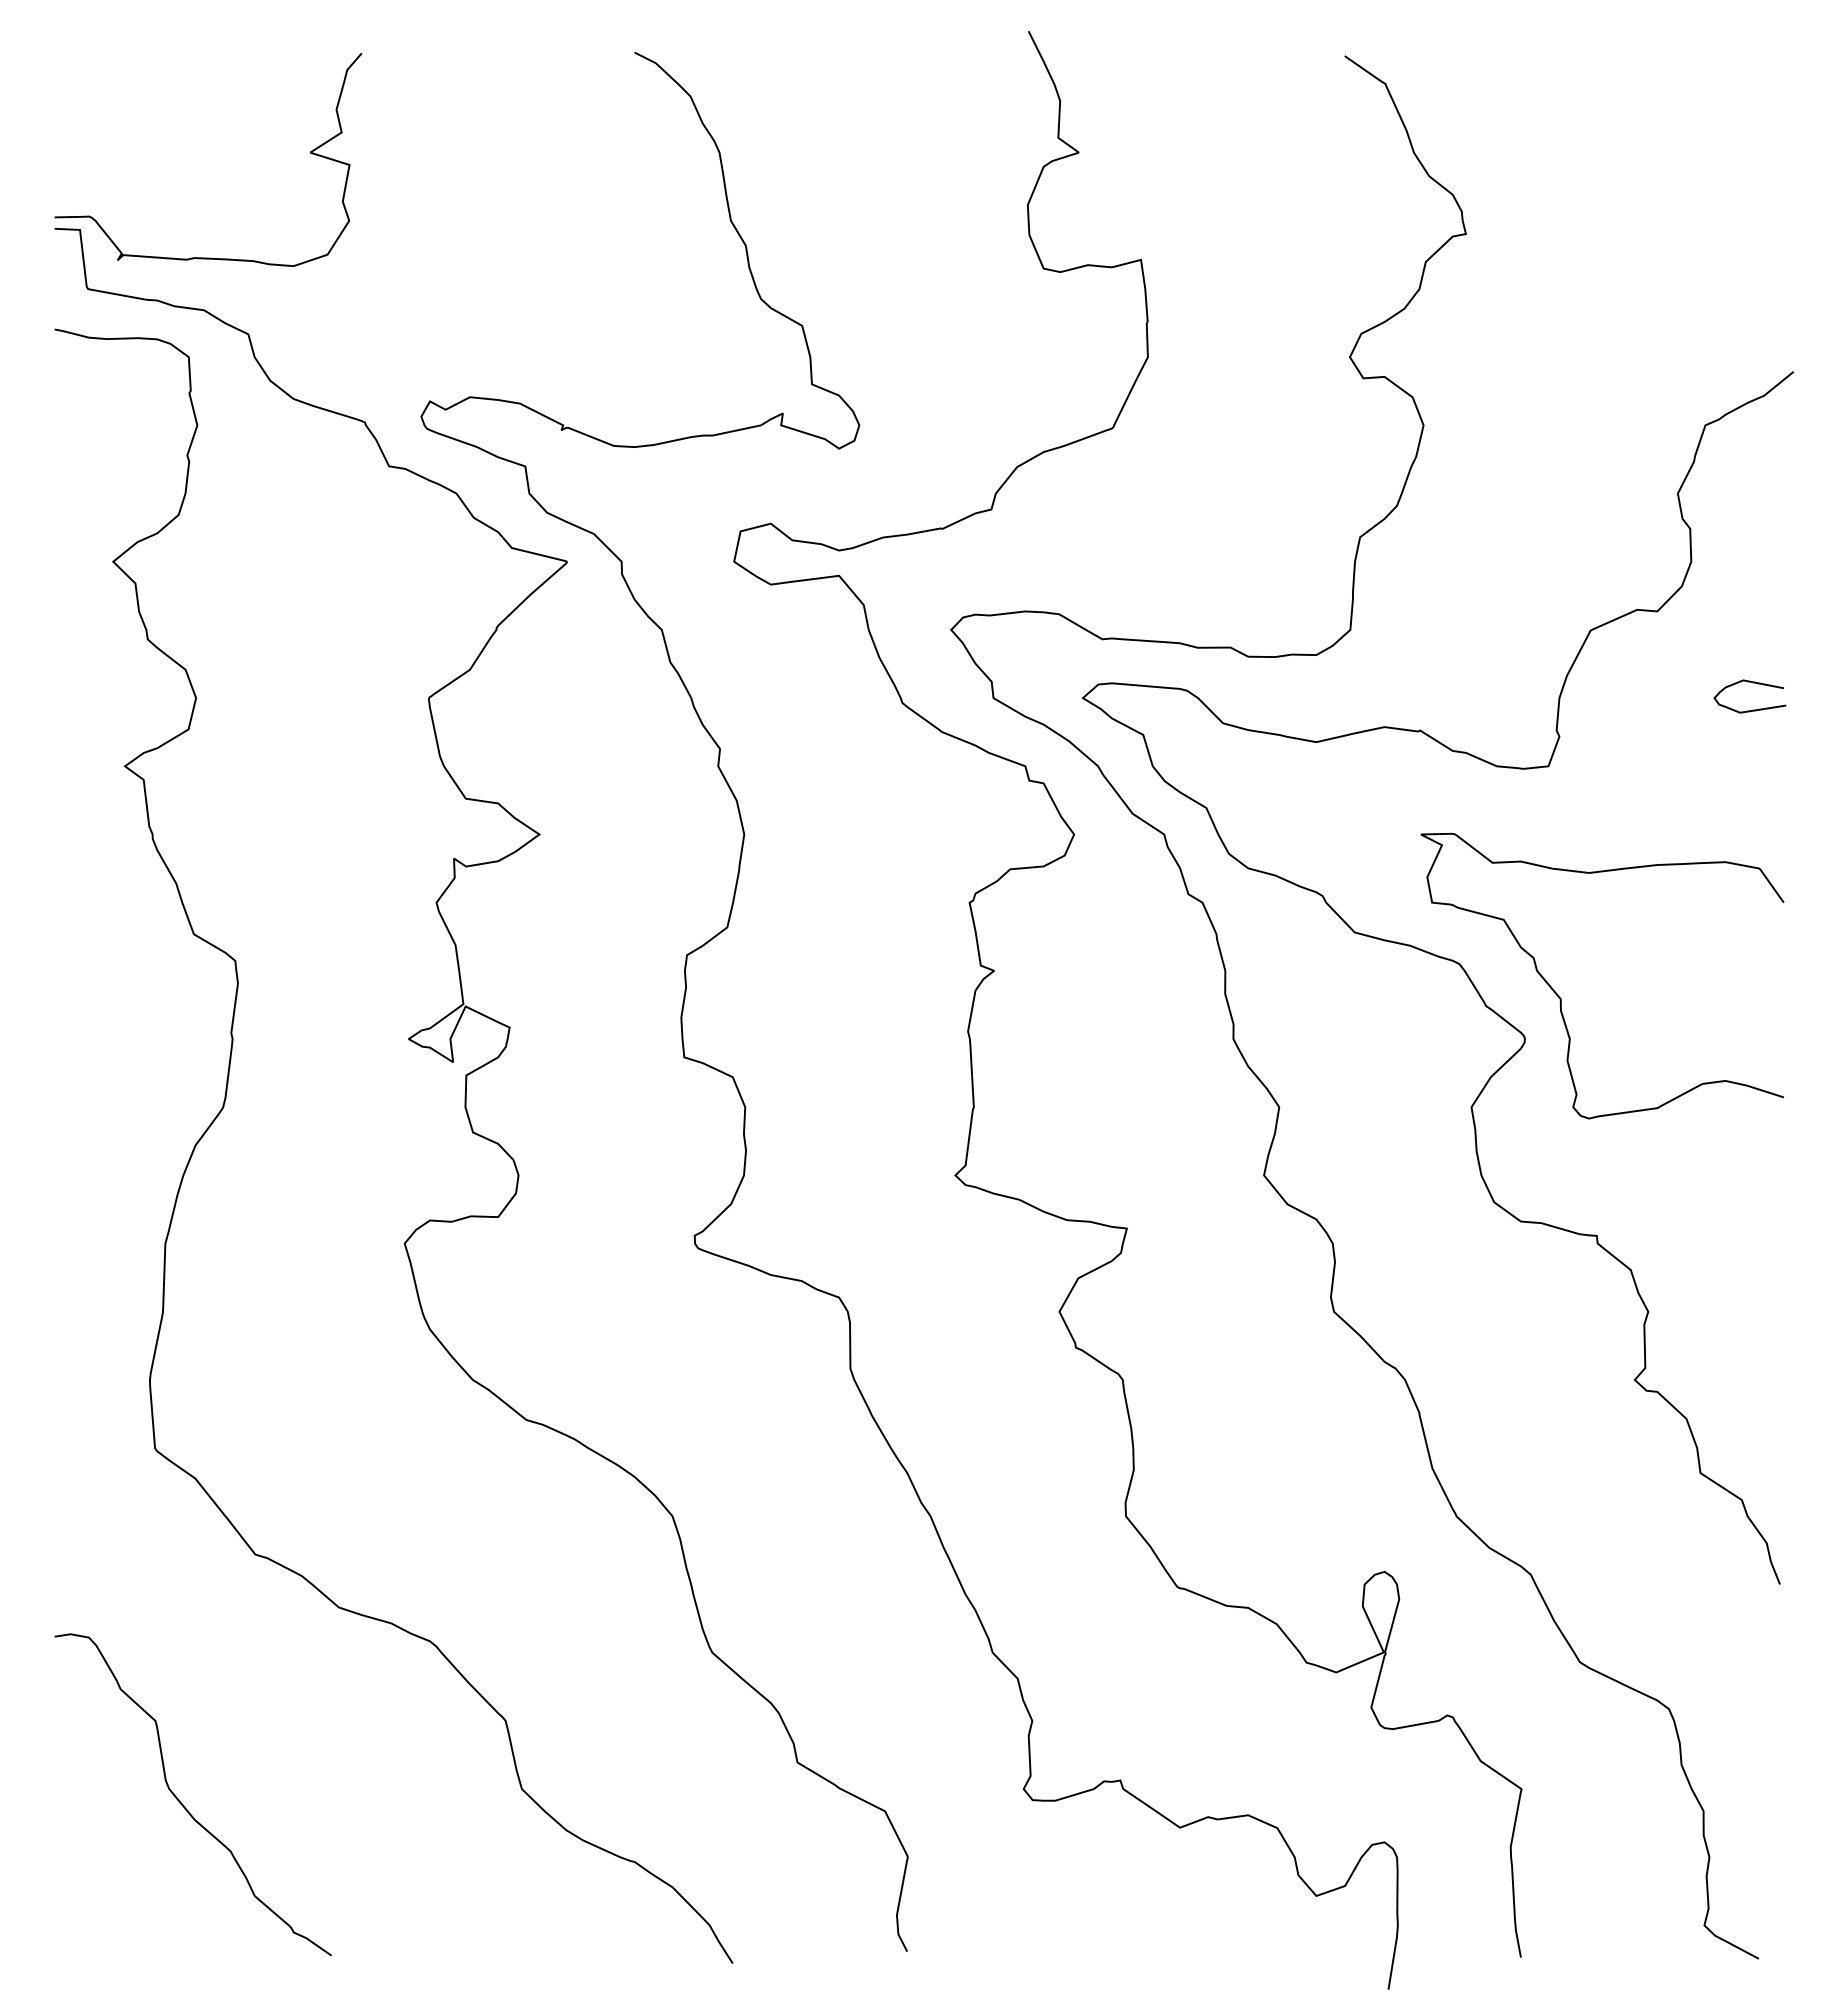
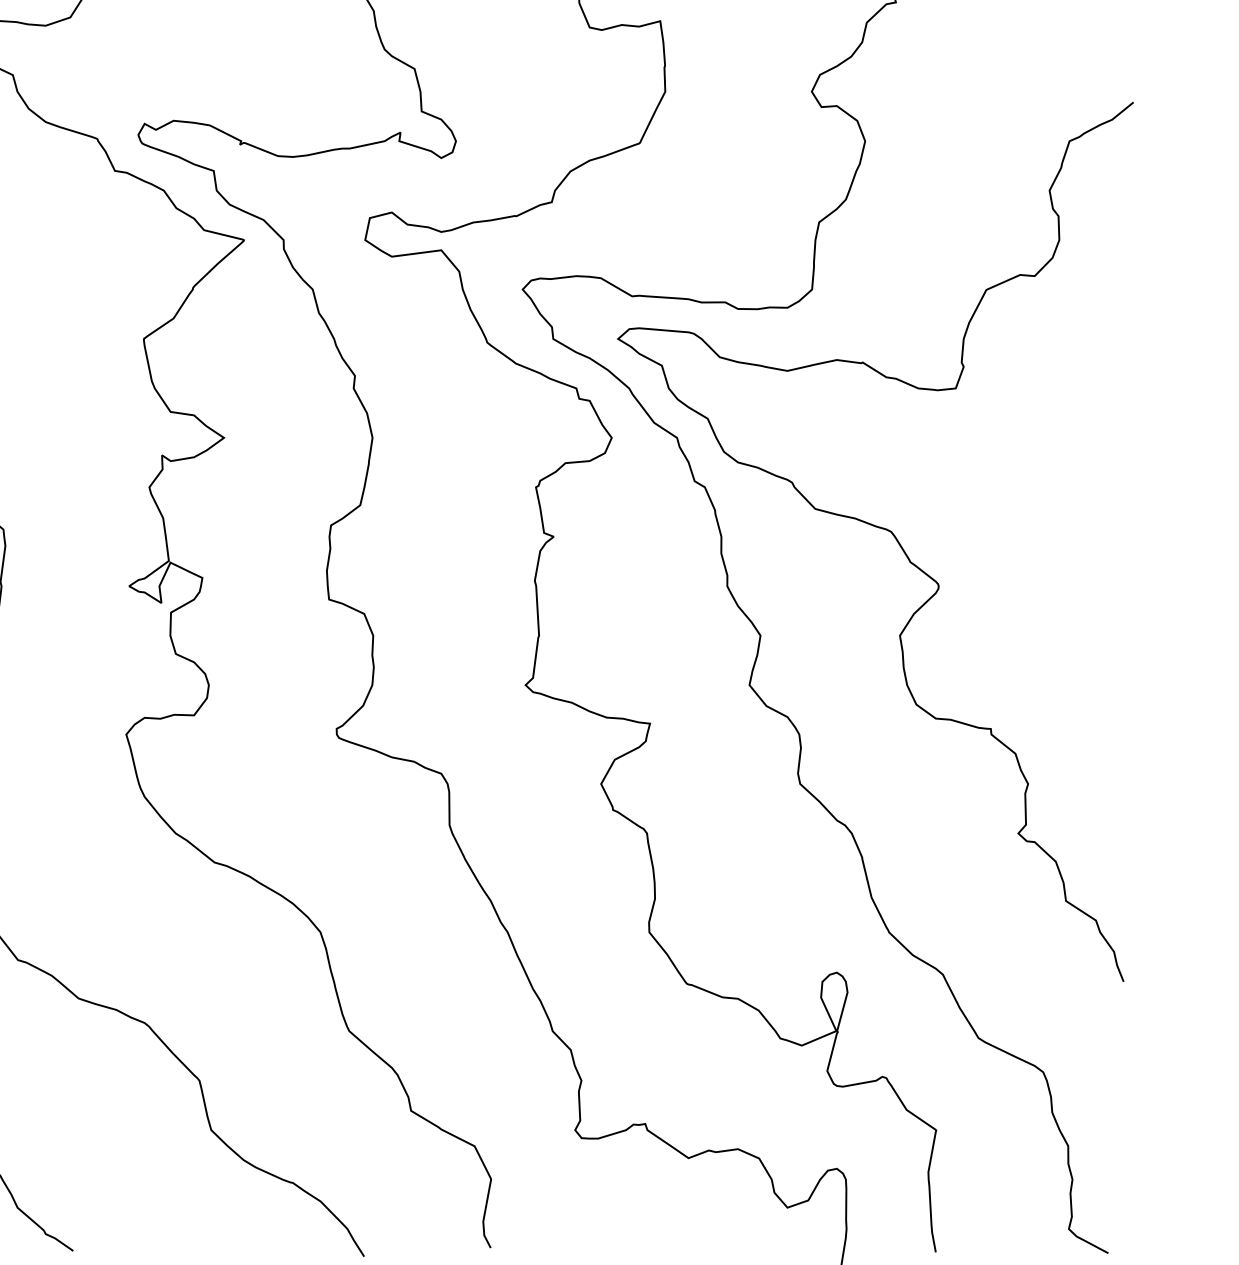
curve: (1752, 683) -> (1103, 328), removed
curve: (1561, 998) -> (965, 556), removed

